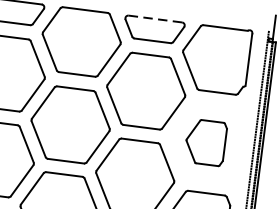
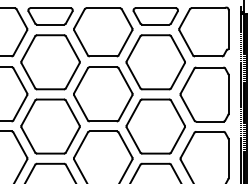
line: (156, 19) -> (156, 8), dashed -> solid
part: (205, 142) -> (204, 94), size x1.67

